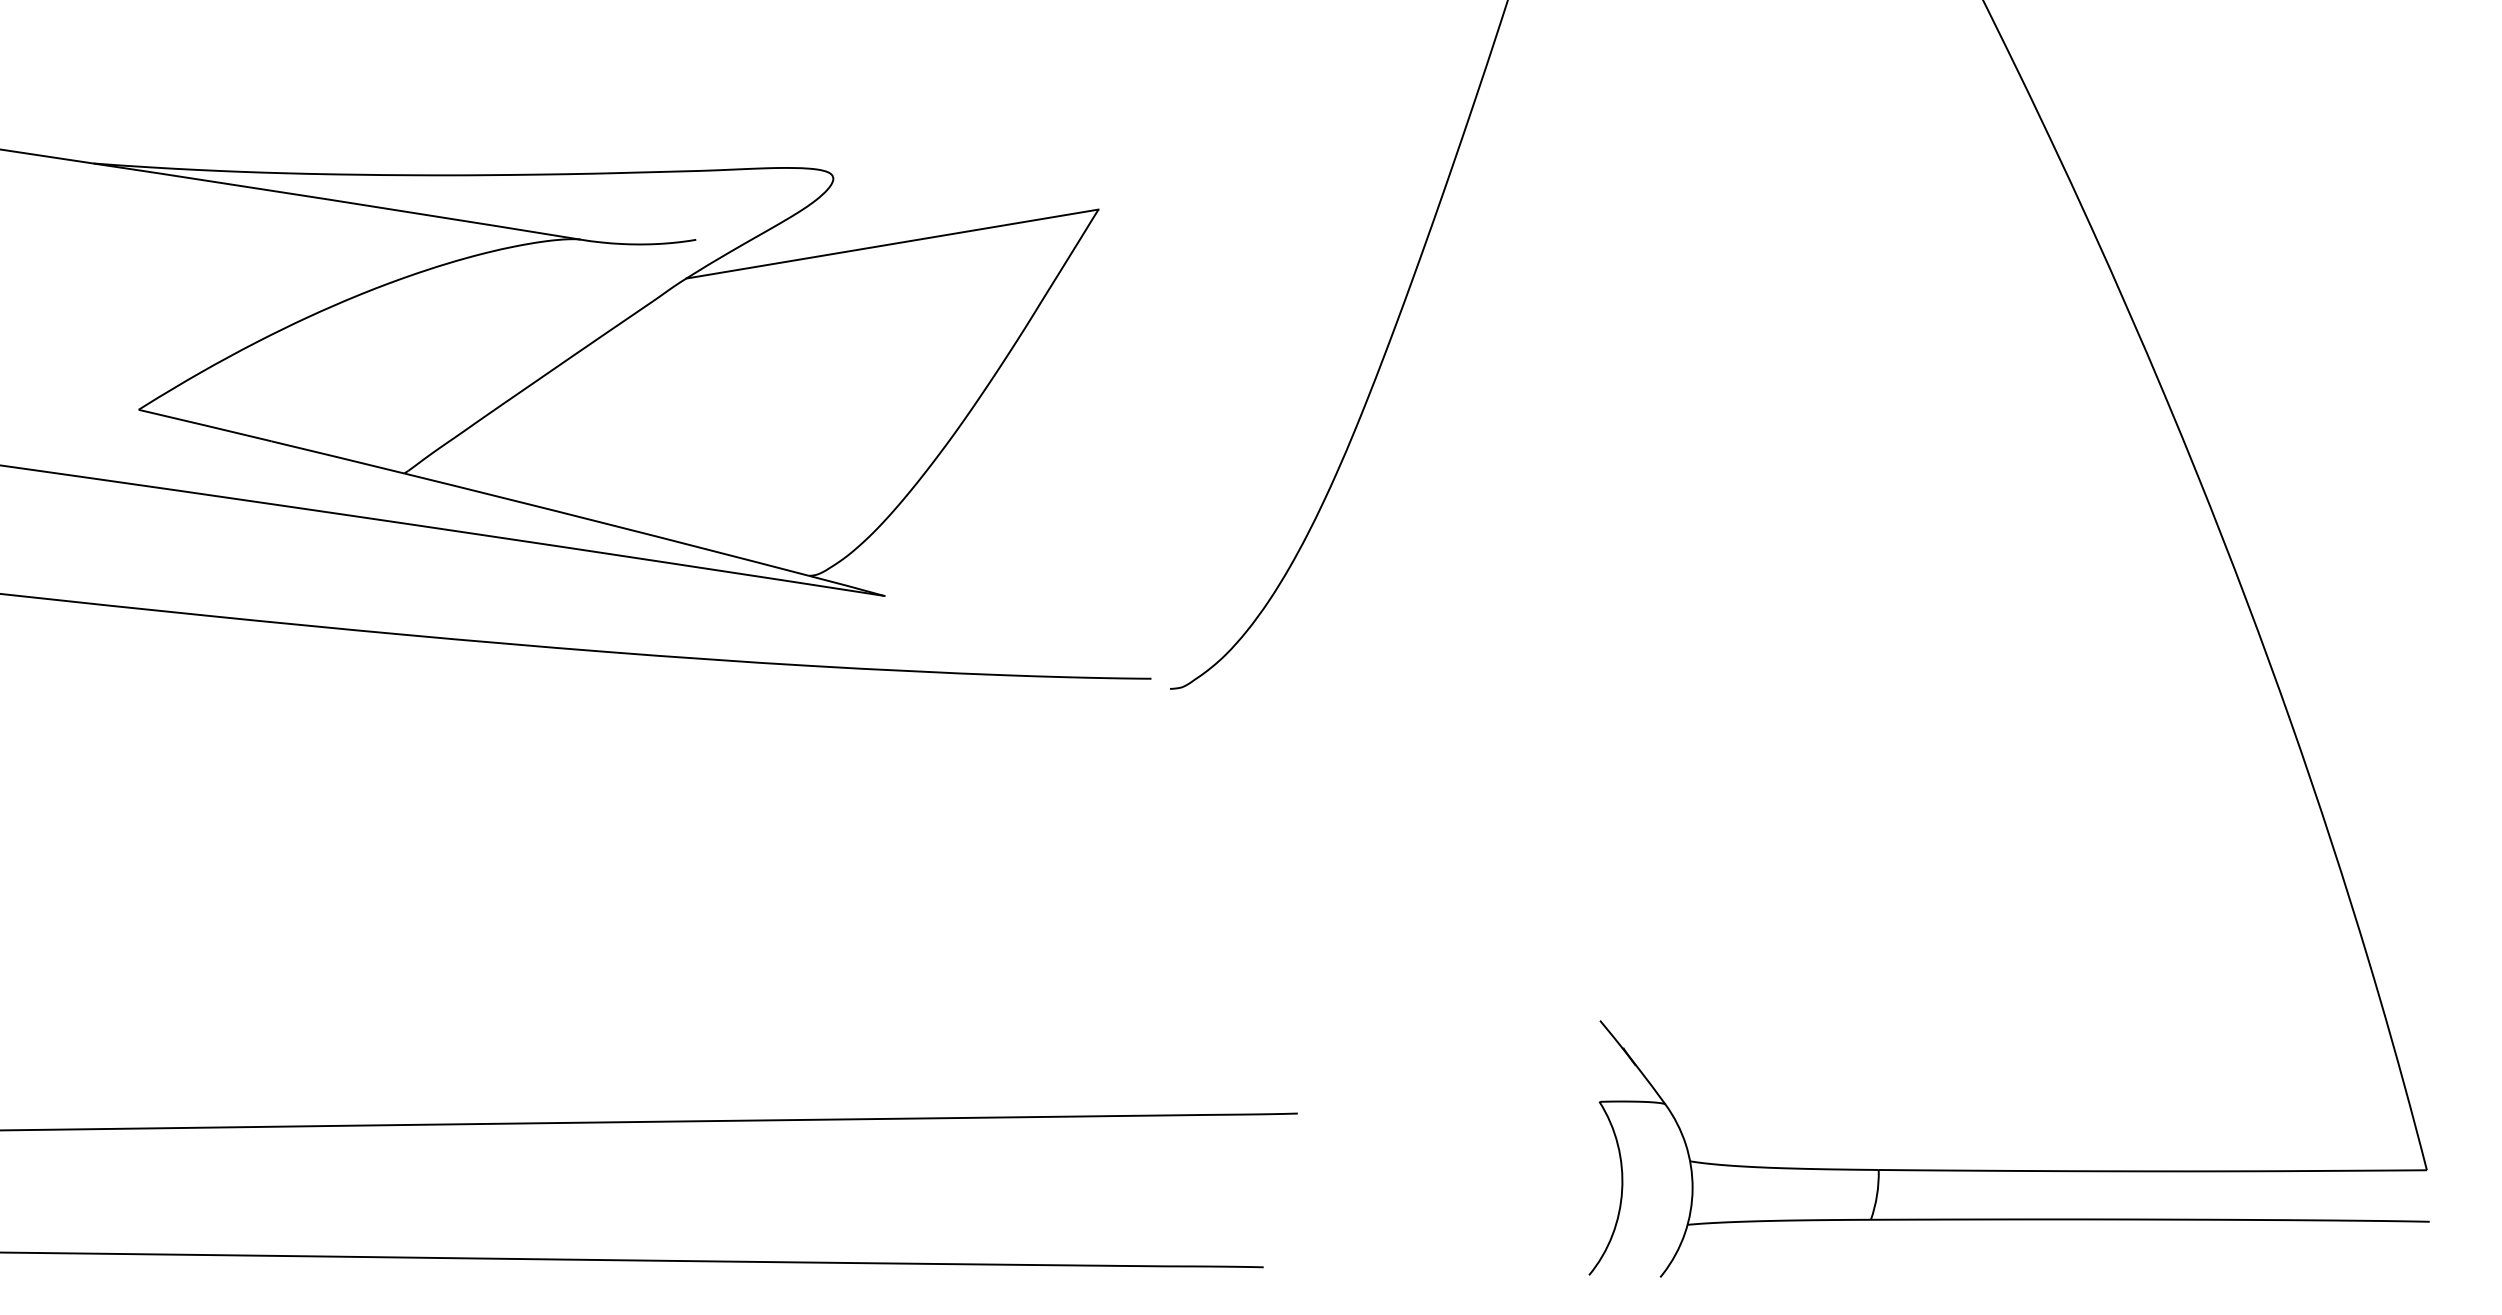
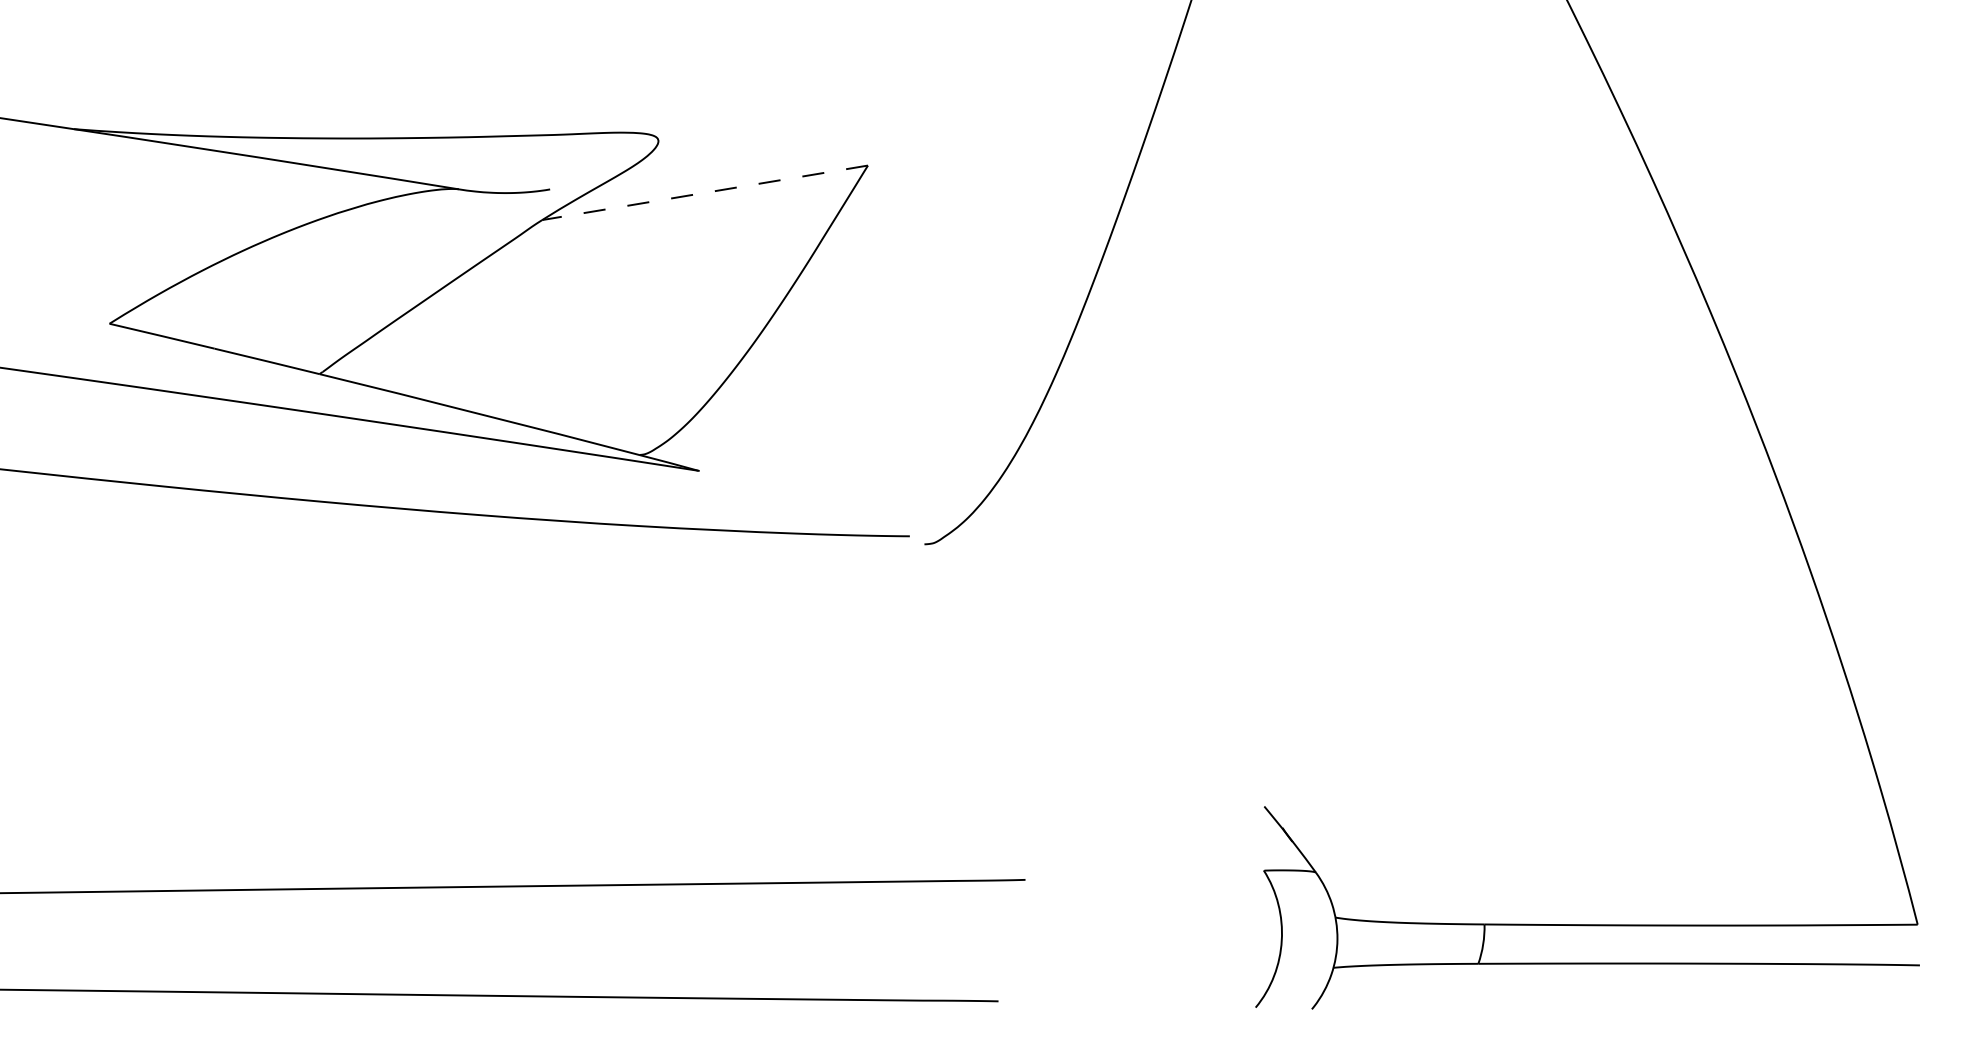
line: (892, 244) -> (705, 193), solid -> dashed

